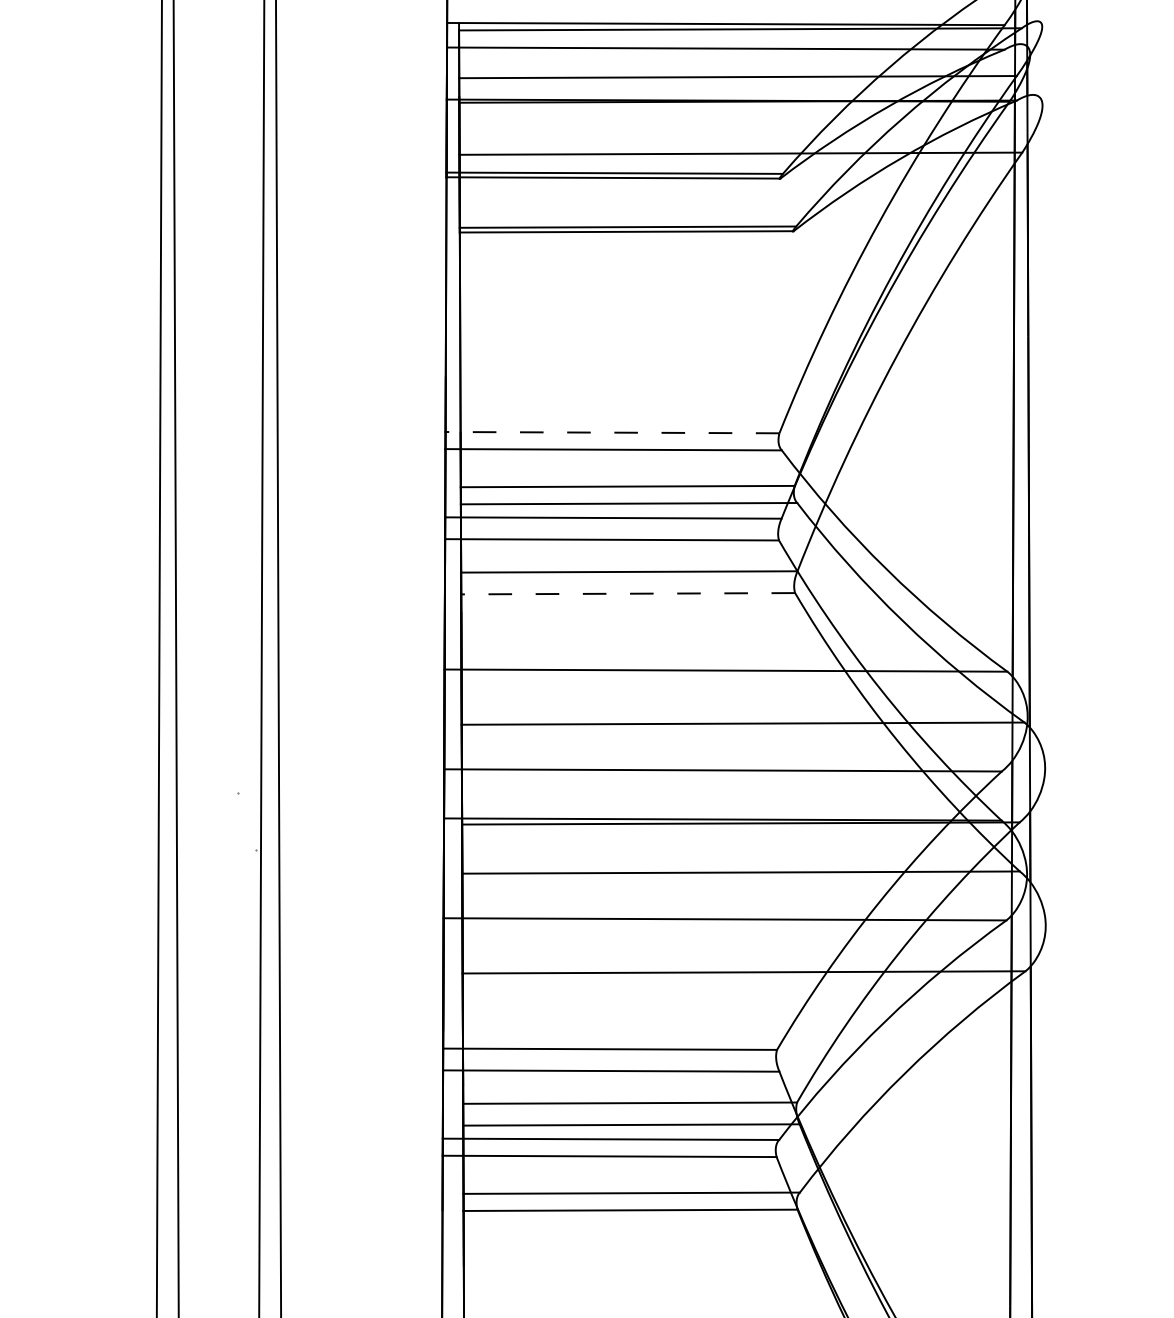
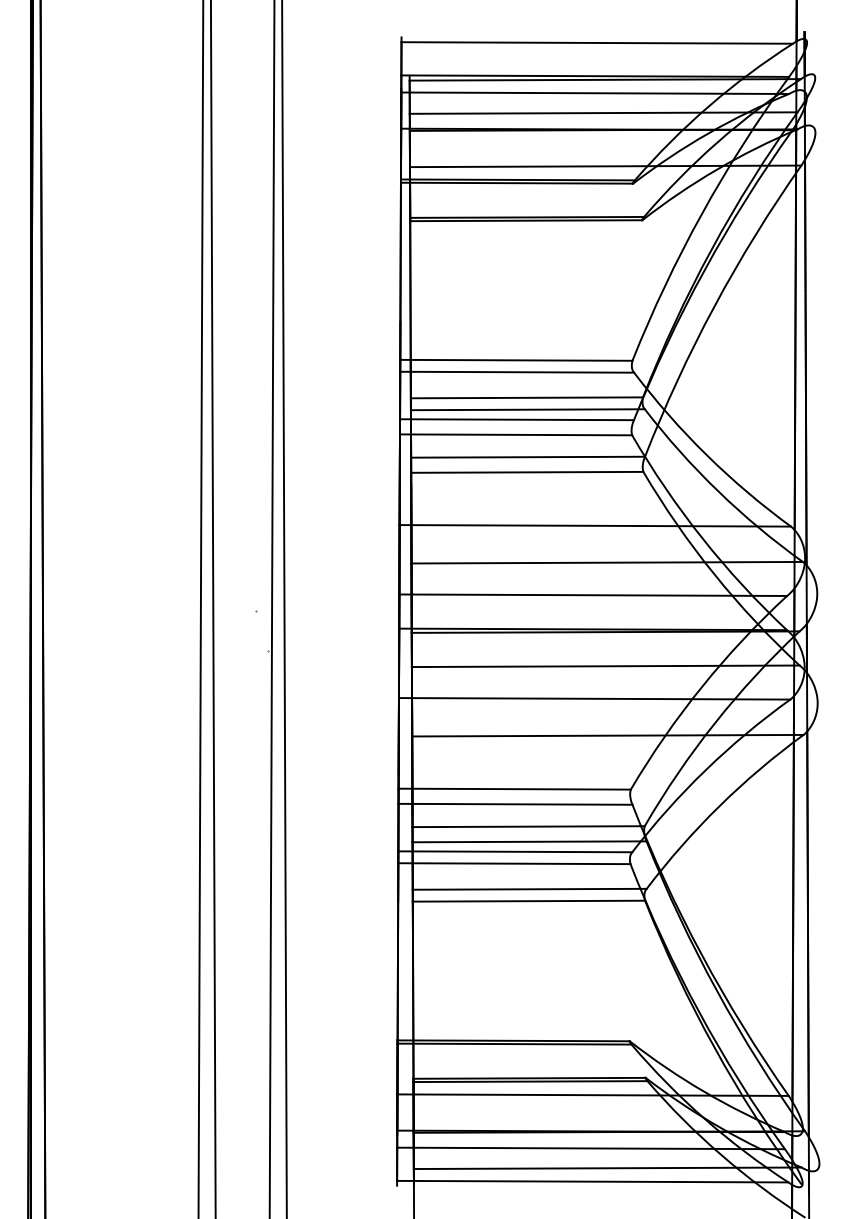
line: (611, 432) -> (515, 360), dashed -> solid
line: (627, 593) -> (526, 472), dashed -> solid

